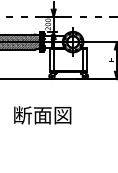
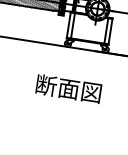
text: (42, 115) -> (68, 89), moved

